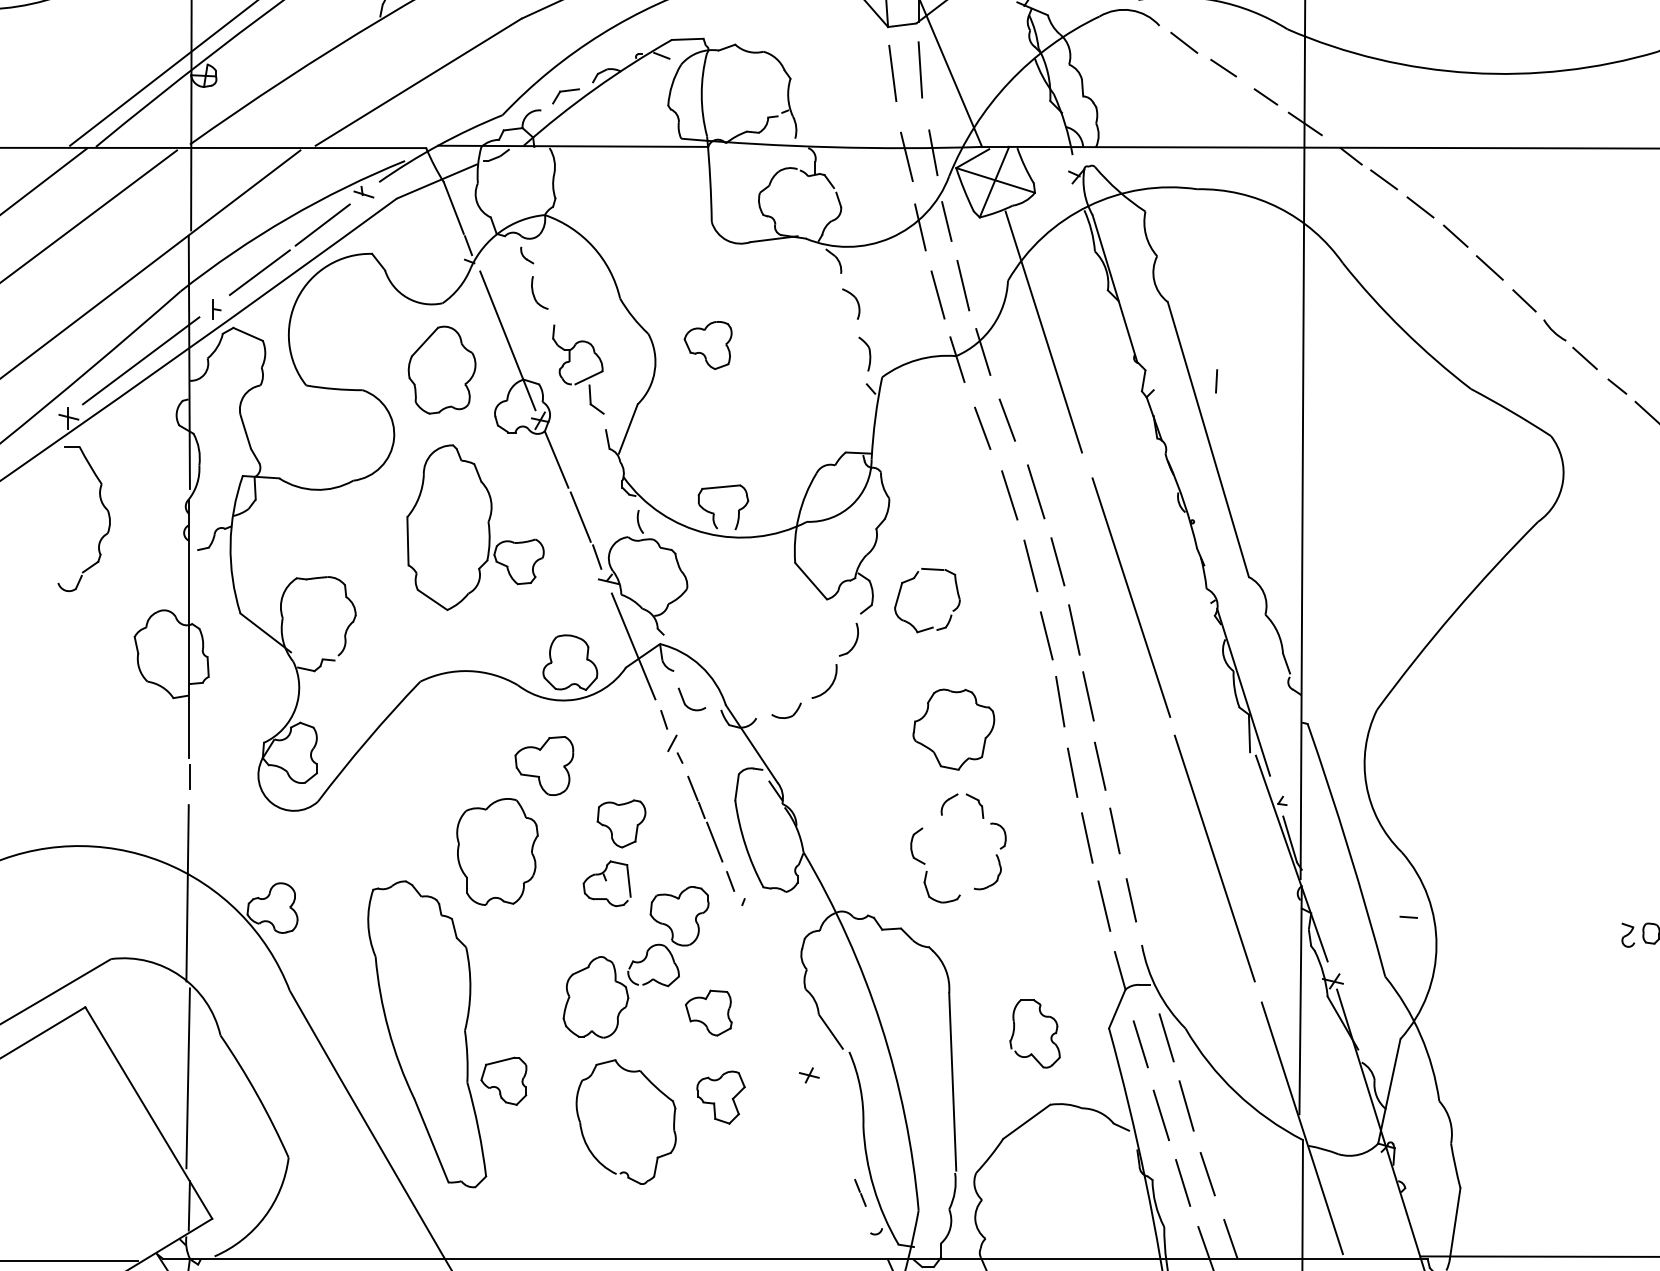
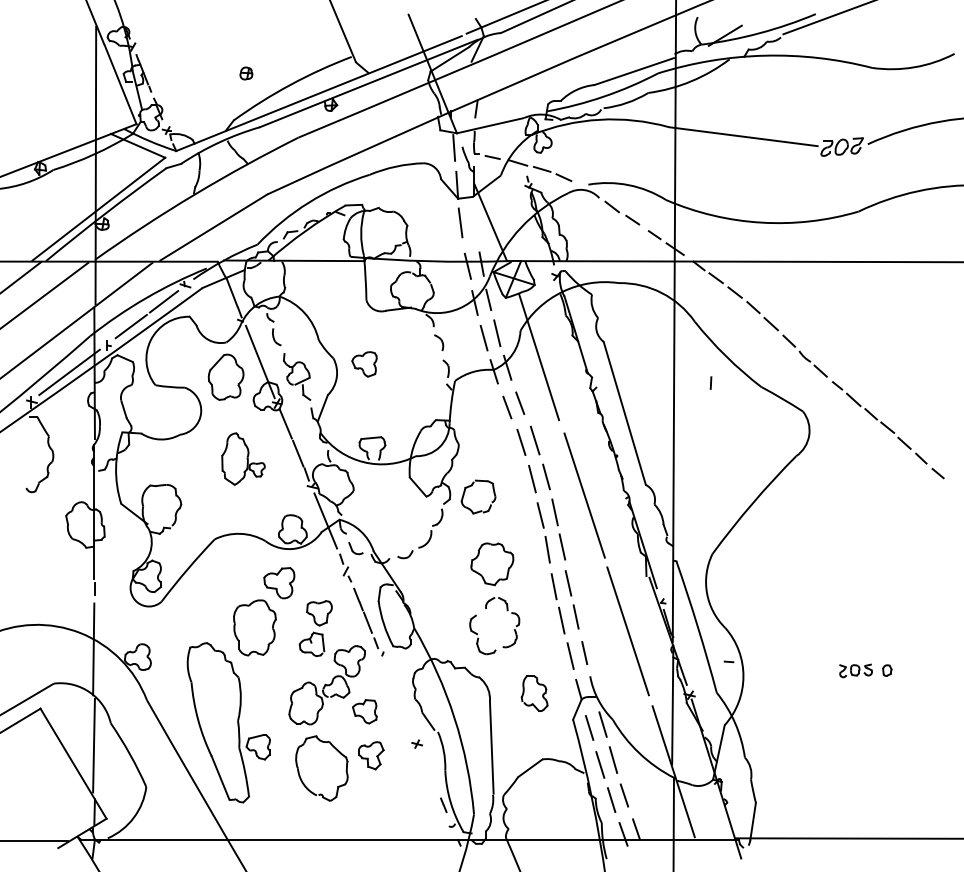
line: (919, 68) -> (474, 220), removed
line: (1215, 380) -> (710, 382), moved
part: (475, 526) -> (243, 458), size x0.6
part: (1034, 1033) -> (534, 693), moved

